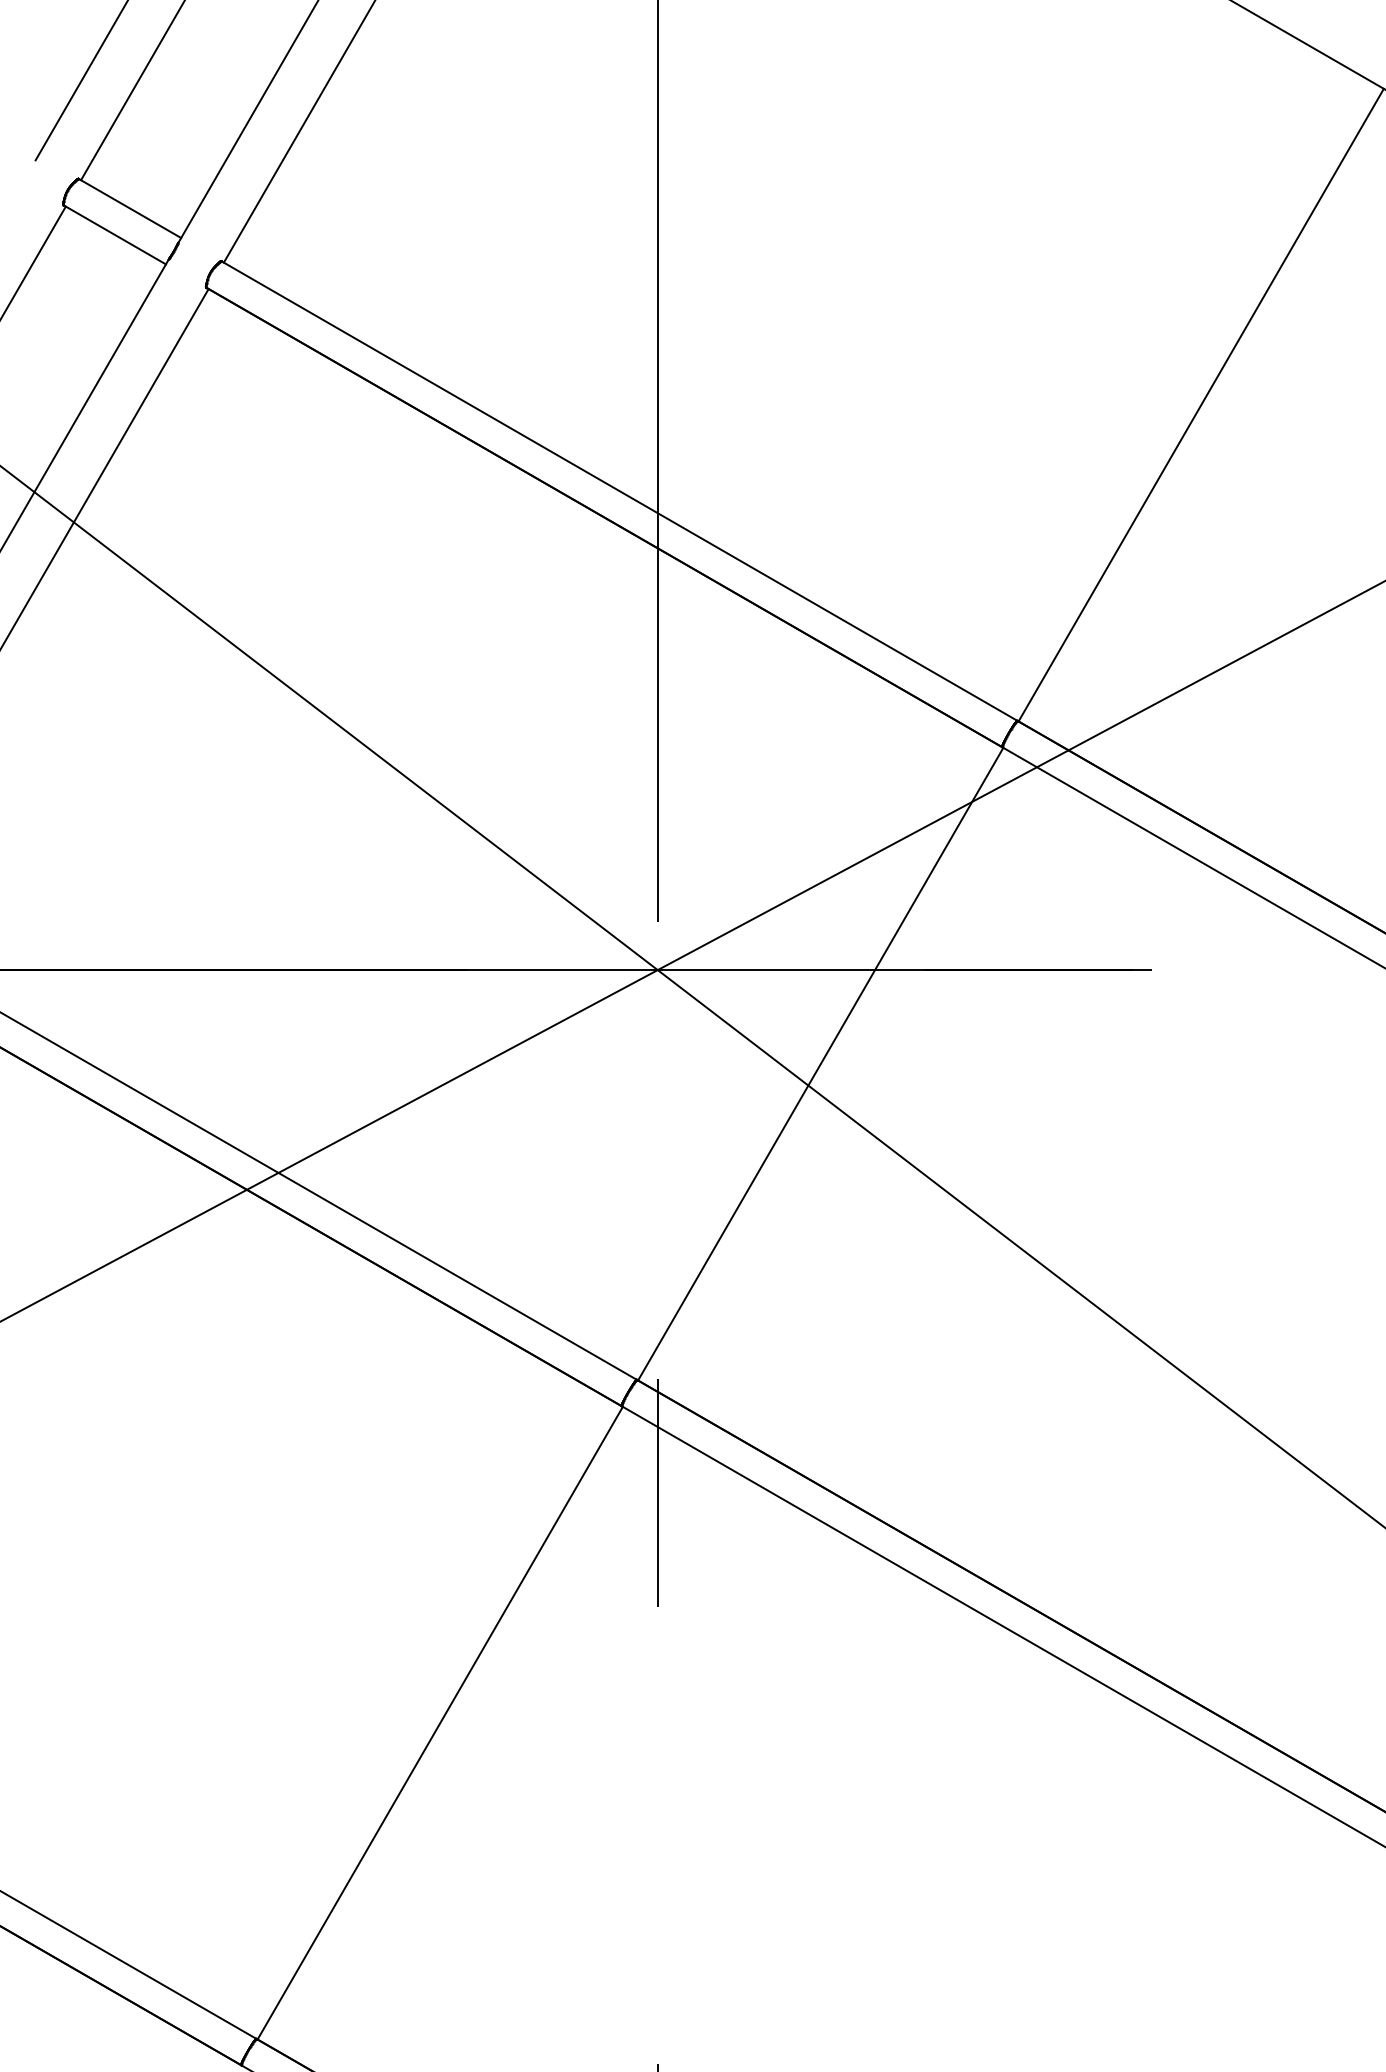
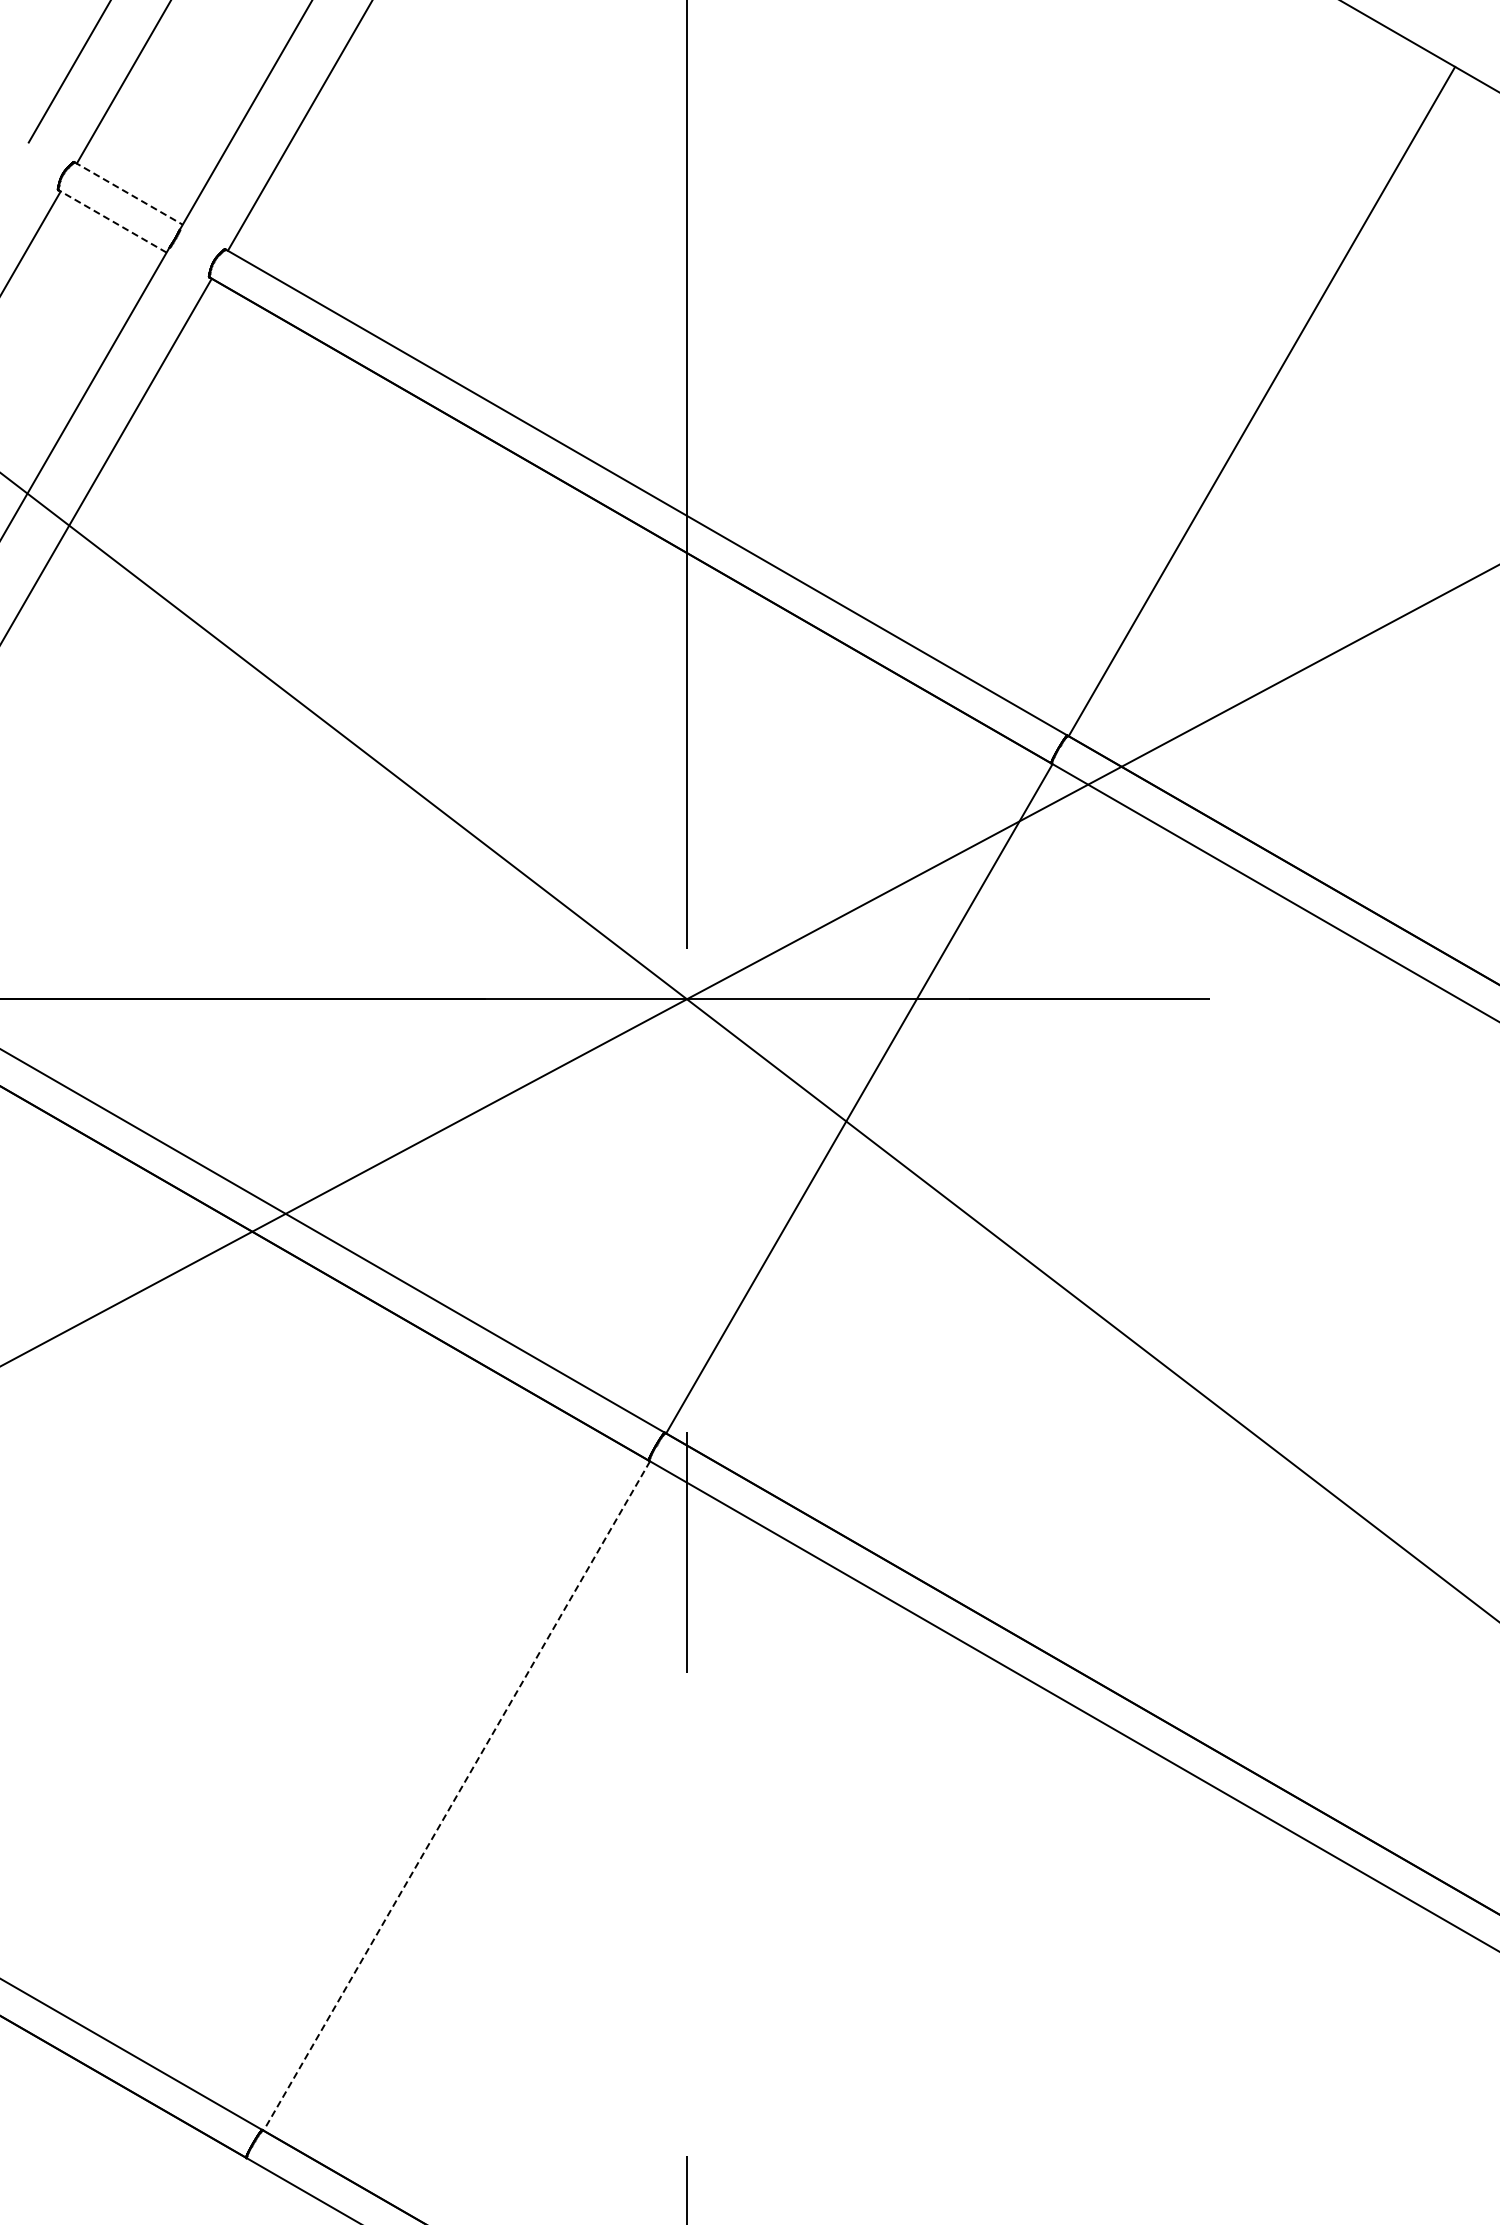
line: (129, 208) -> (128, 193), solid -> dashed
line: (114, 234) -> (112, 221), solid -> dashed
line: (439, 1723) -> (456, 1796), solid -> dashed

